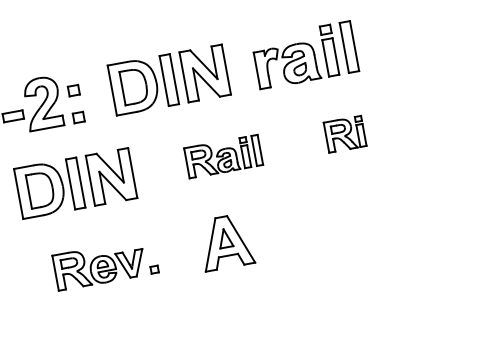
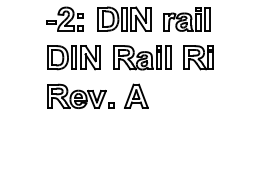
part: (344, 133) -> (198, 57), size x1.67
part: (223, 155) -> (142, 57), size x1.67
part: (104, 262) -> (80, 95), size x1.43

